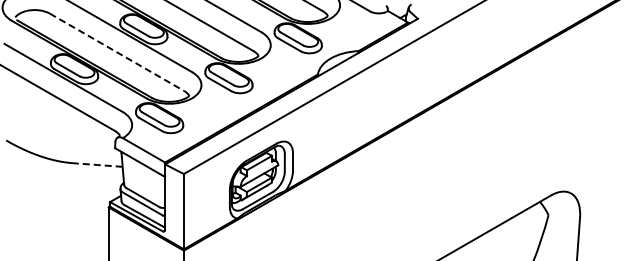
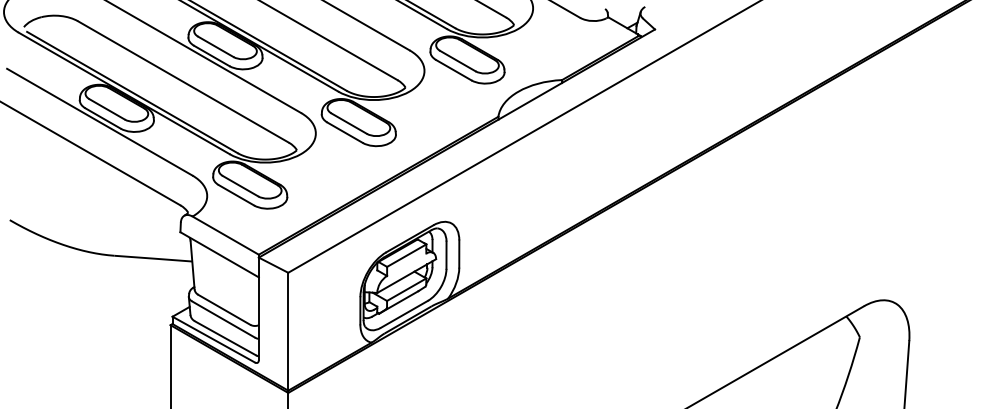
line: (117, 52) -> (184, 82), dashed -> solid
line: (97, 165) -> (152, 259), dashed -> solid

